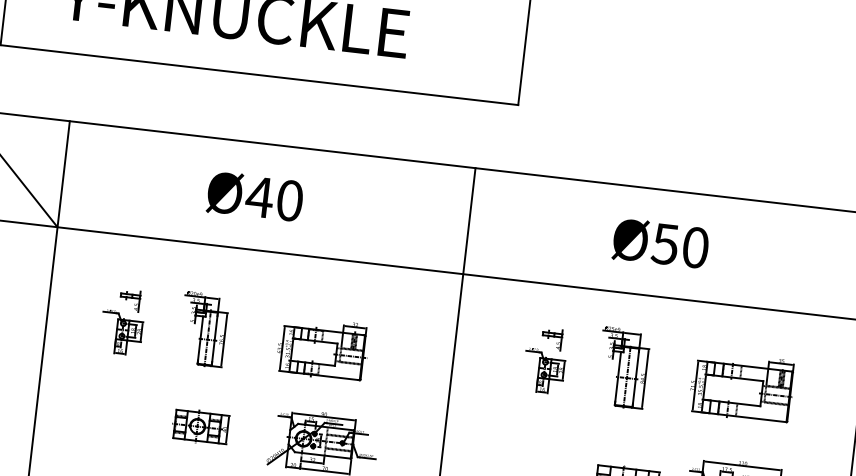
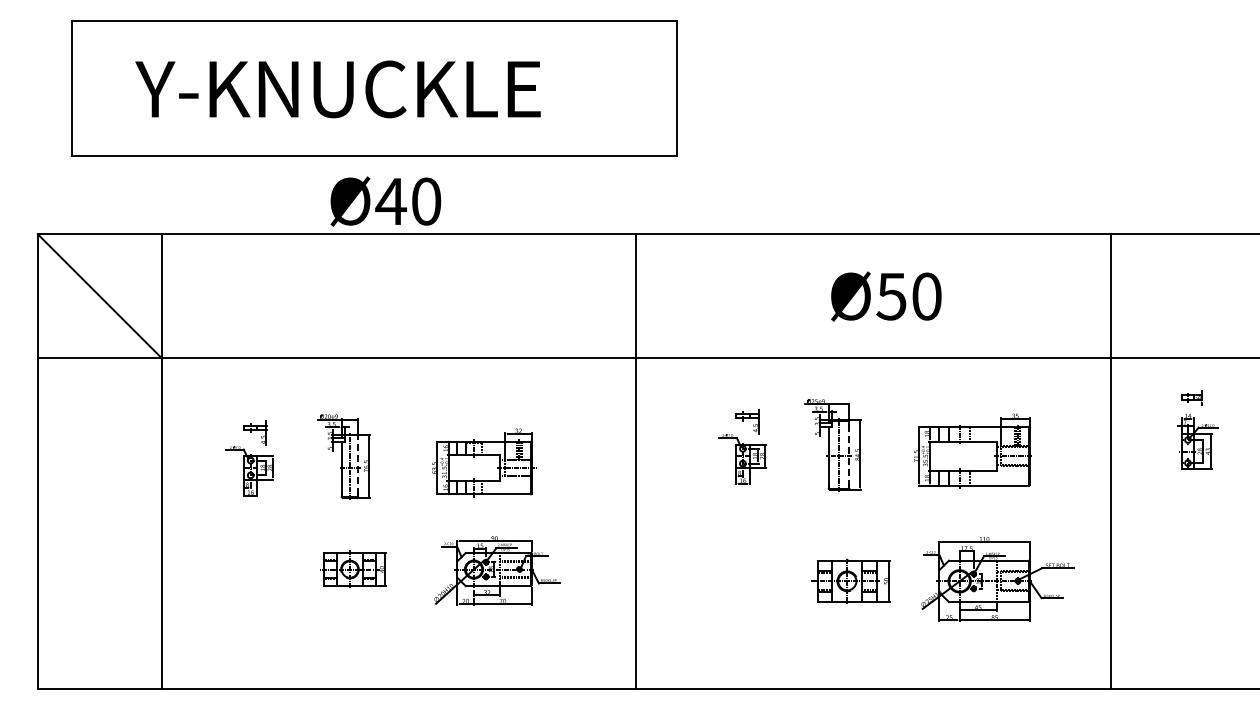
text: (254, 196) -> (385, 201), moved
text: (661, 243) -> (886, 296), moved
line: (215, 339) -> (358, 466), solid -> dashed
line: (635, 378) -> (849, 455), solid -> dashed

